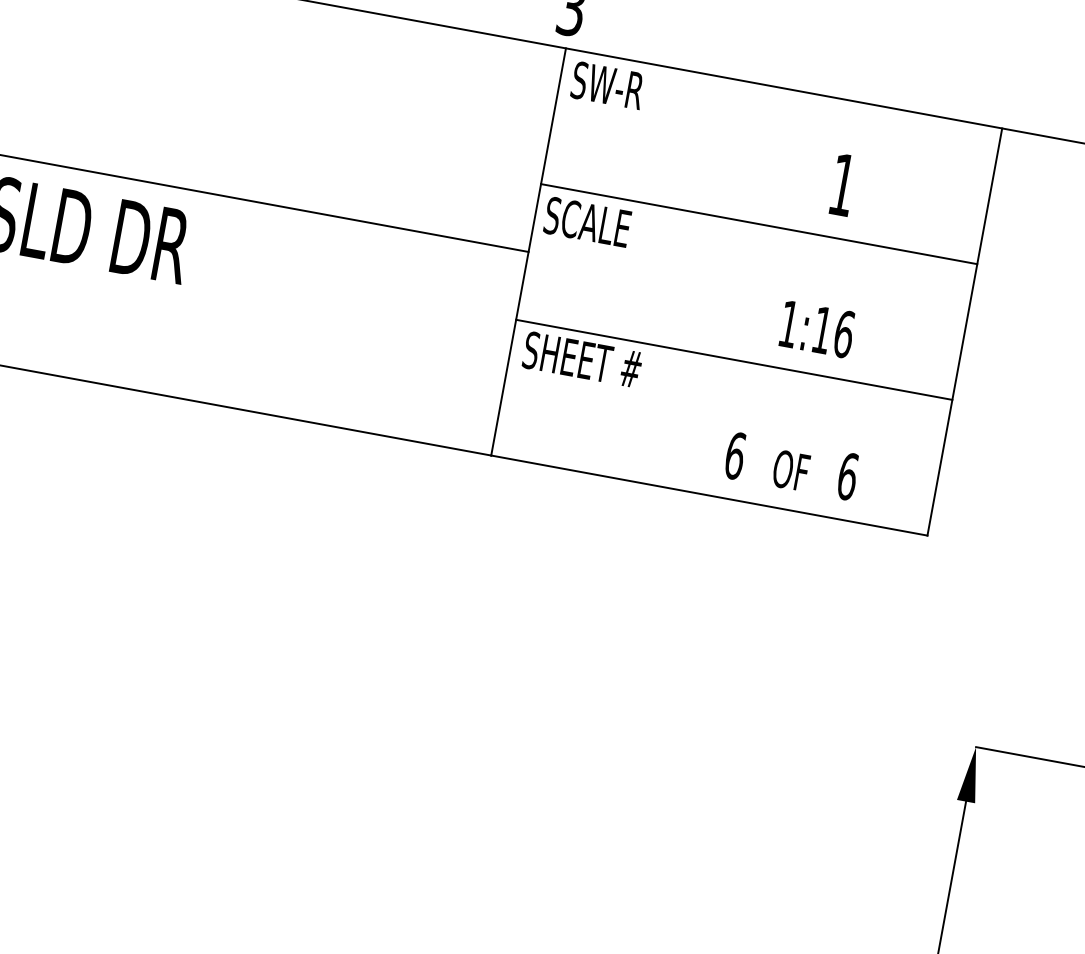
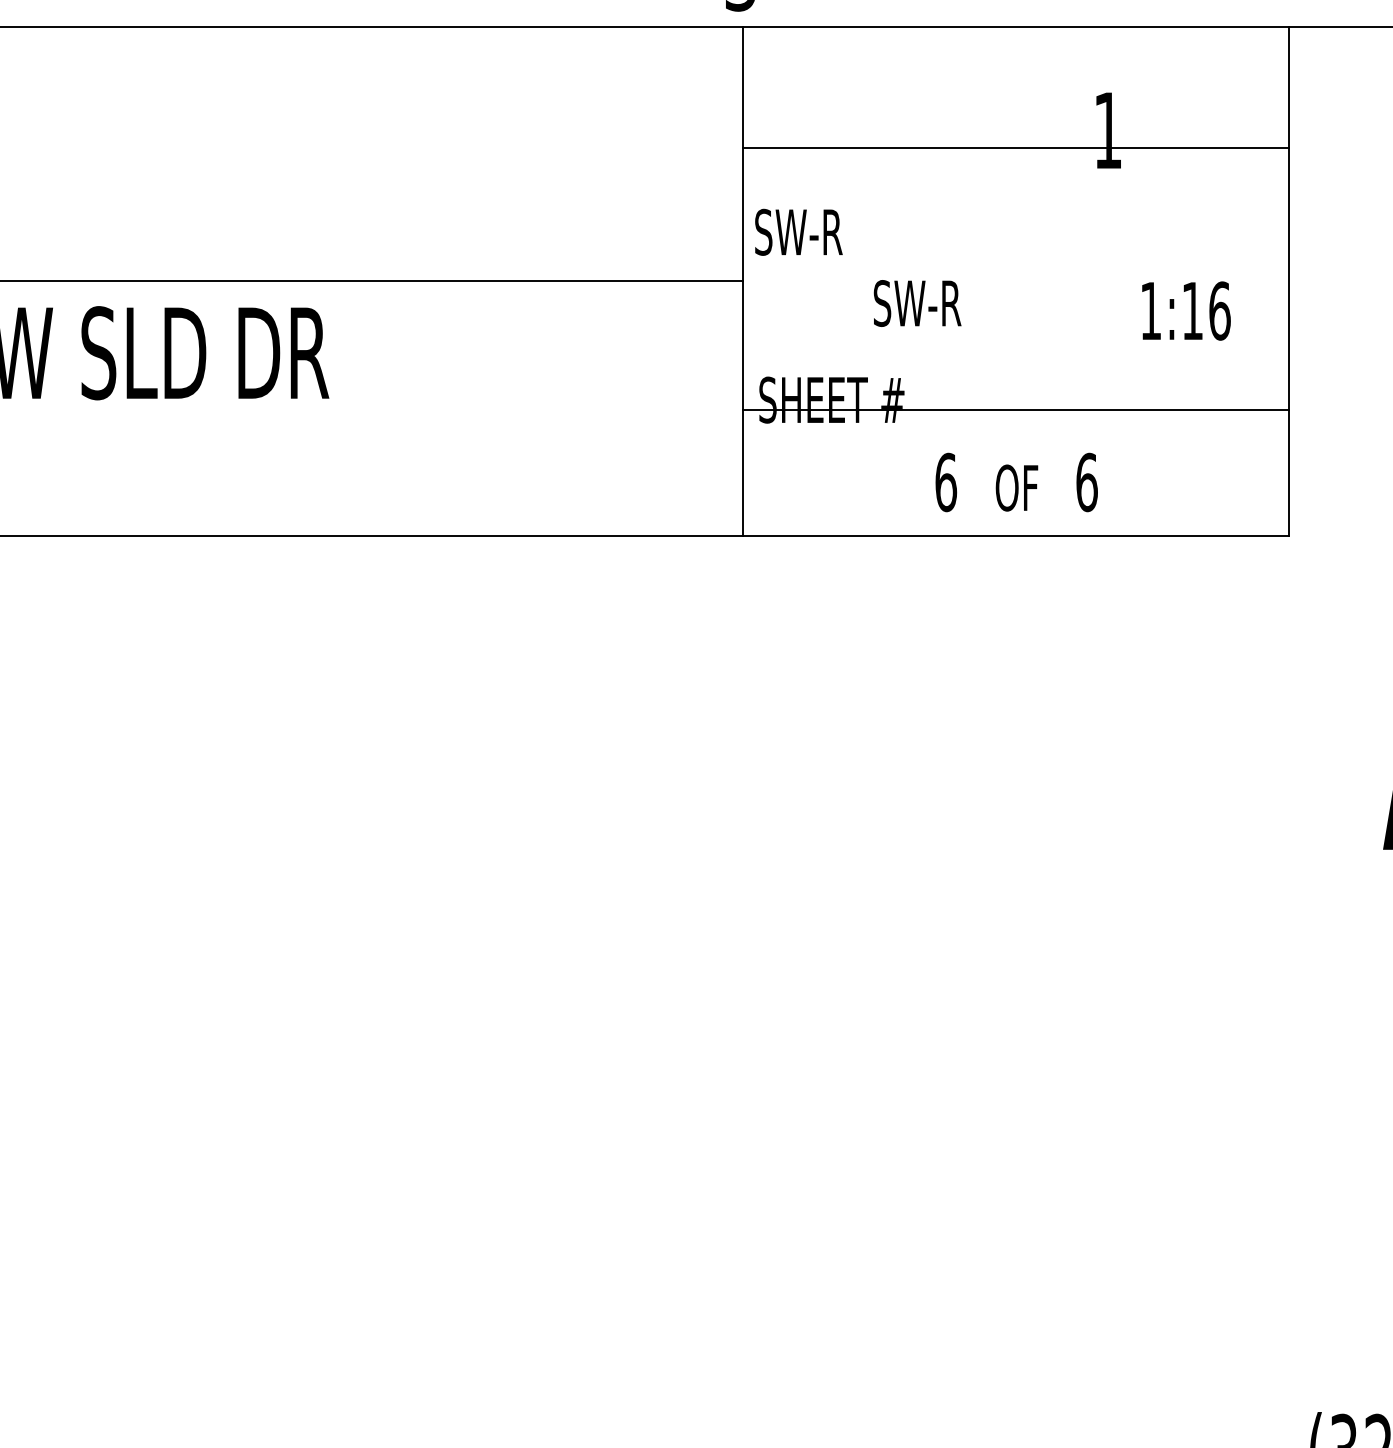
text: (607, 85) -> (917, 303), moved
text: (595, 223) -> (817, 231), SCALE -> SW-R
line: (759, 224) -> (1015, 147), moved
text: (817, 328) -> (1186, 310), moved
line: (734, 359) -> (1015, 410), moved
text: (791, 466) -> (1016, 482), moved

